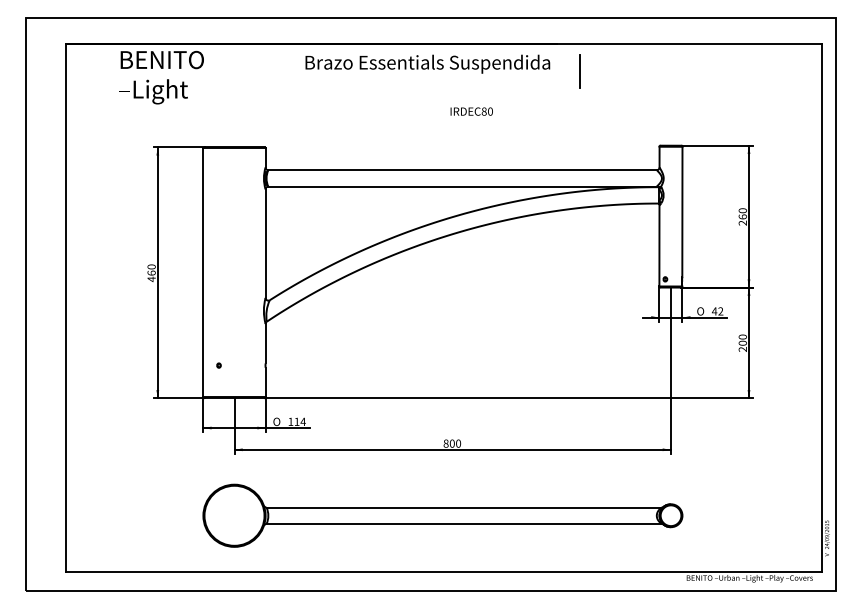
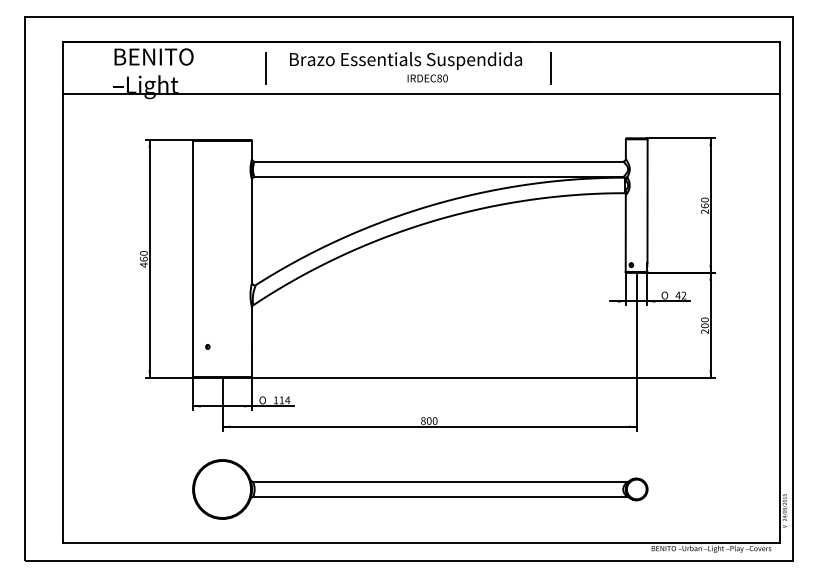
line: (280, 71) -> (266, 67), added
line: (443, 98) -> (420, 93), added
text: (471, 111) -> (427, 78), moved

